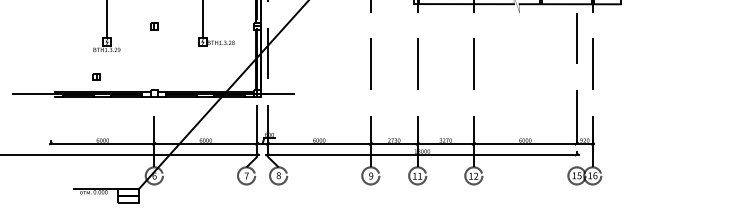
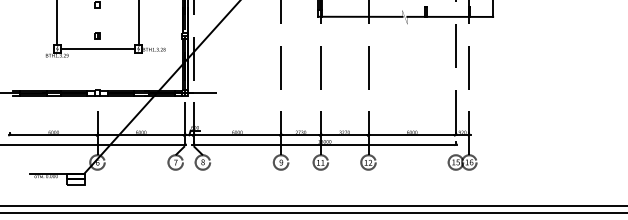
line: (155, 42) -> (98, 49), added
part: (96, 76) -> (48, 78), removed

